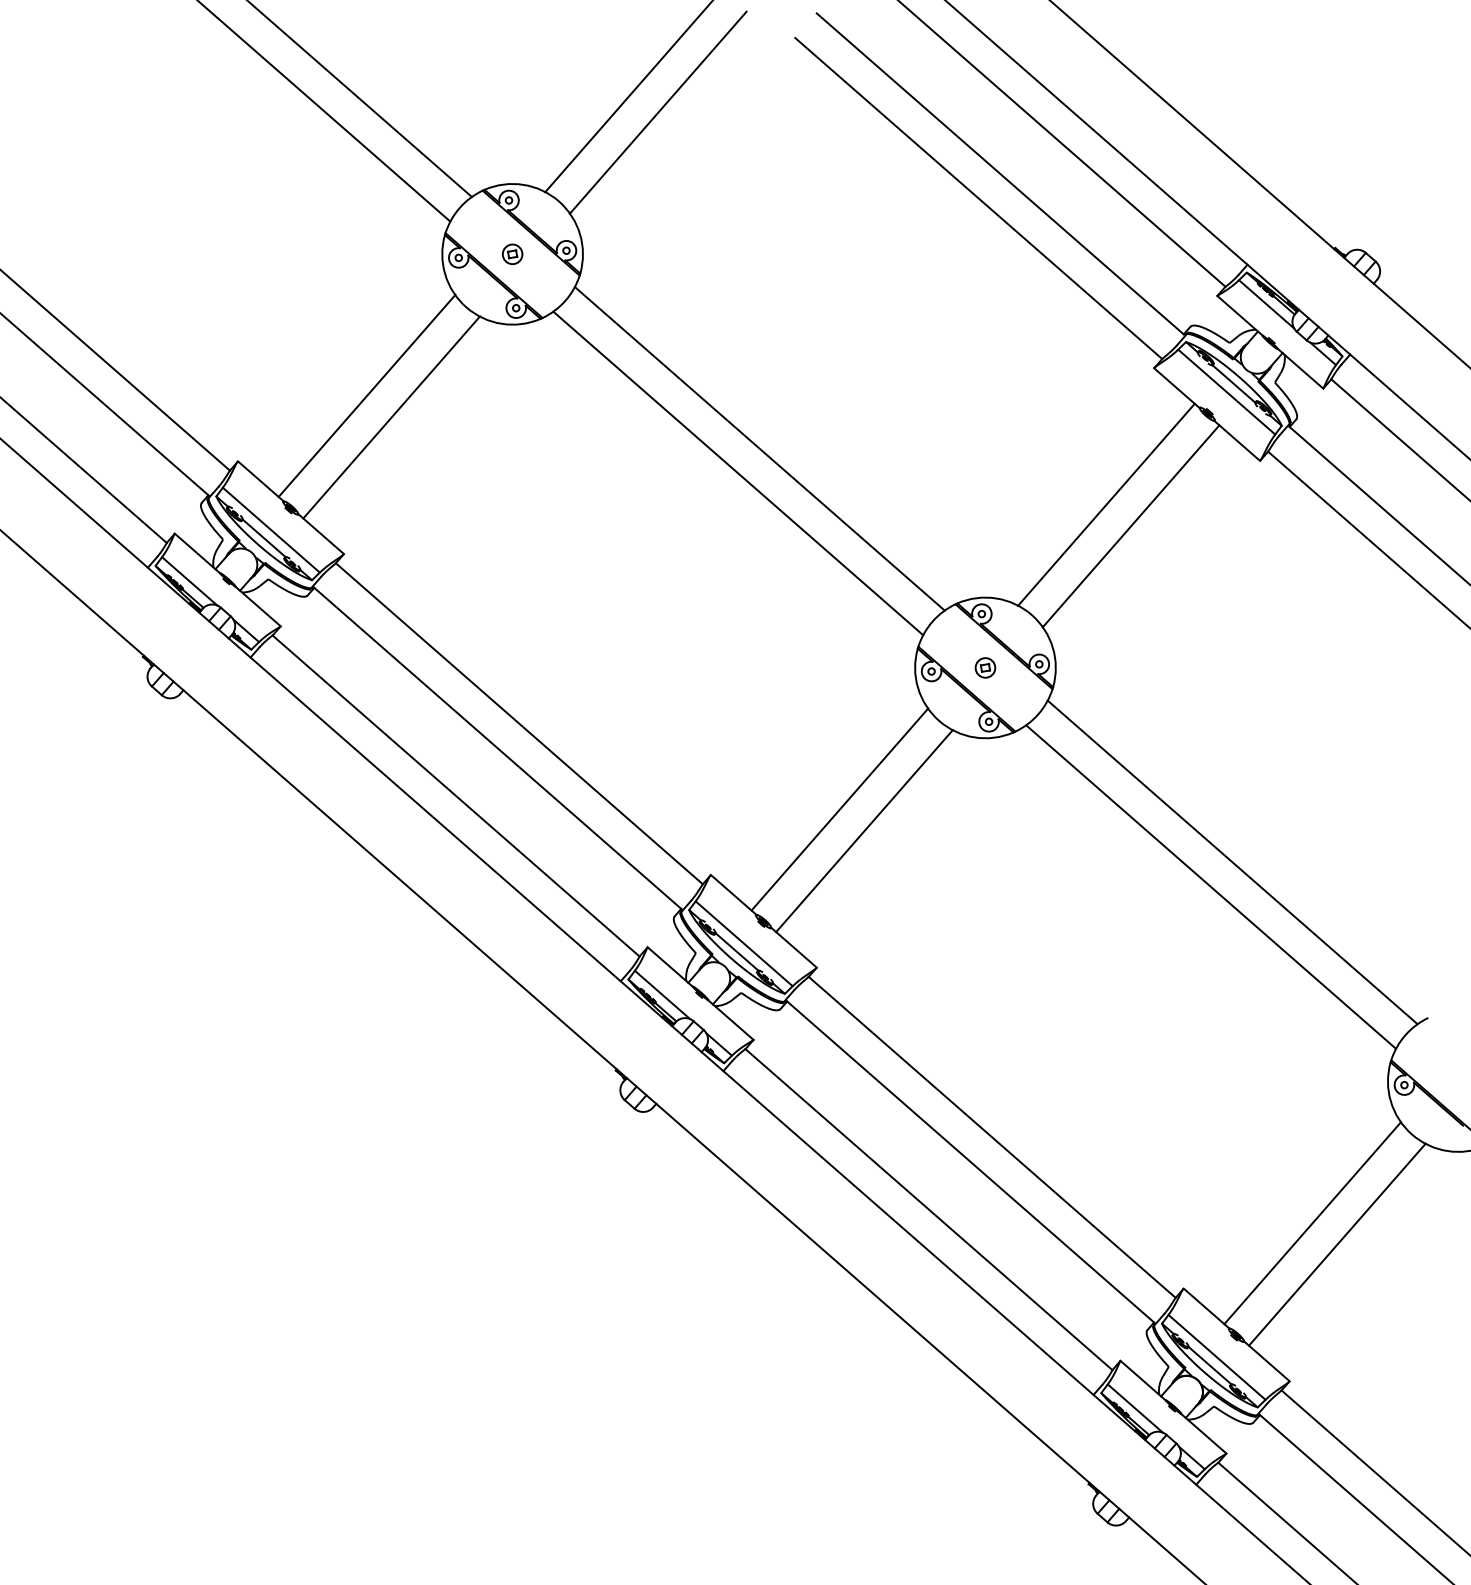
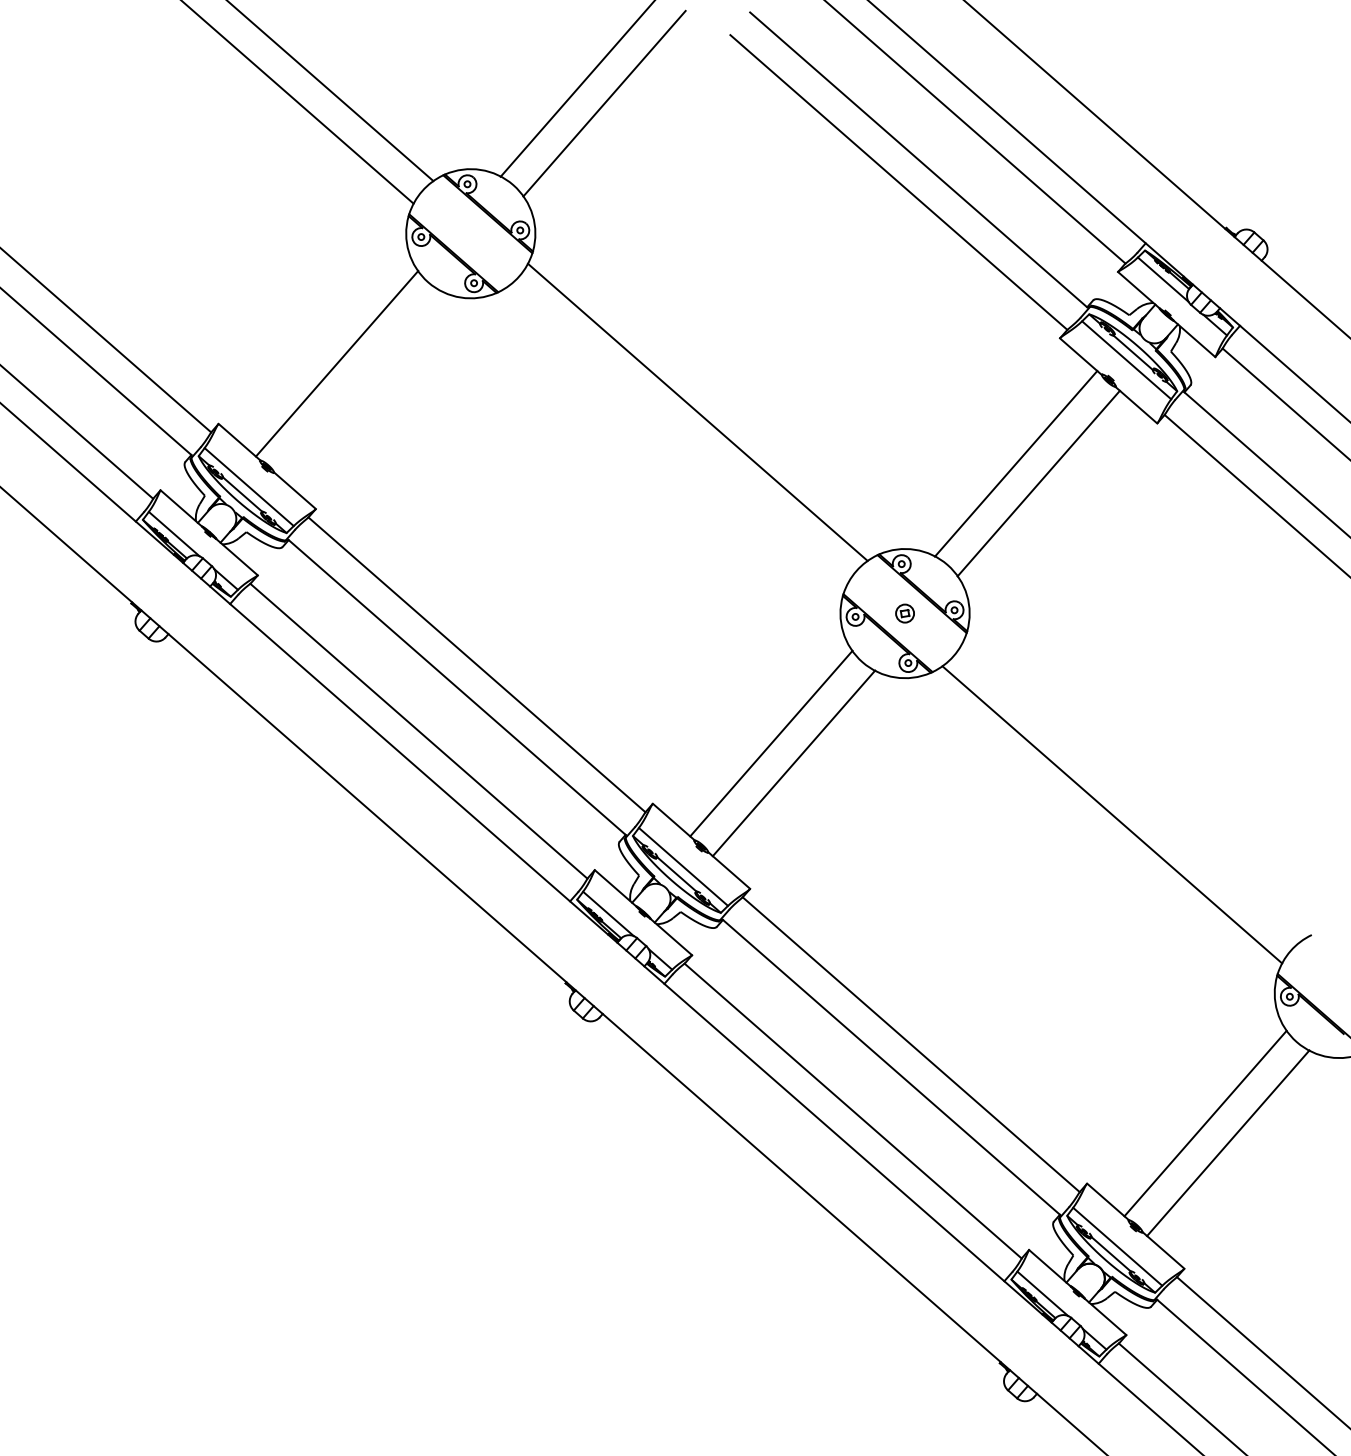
part: (512, 253) -> (470, 232), removed
line: (391, 417) -> (359, 383), removed
line: (738, 473) -> (678, 435), removed
line: (1232, 862) -> (1131, 792), removed

